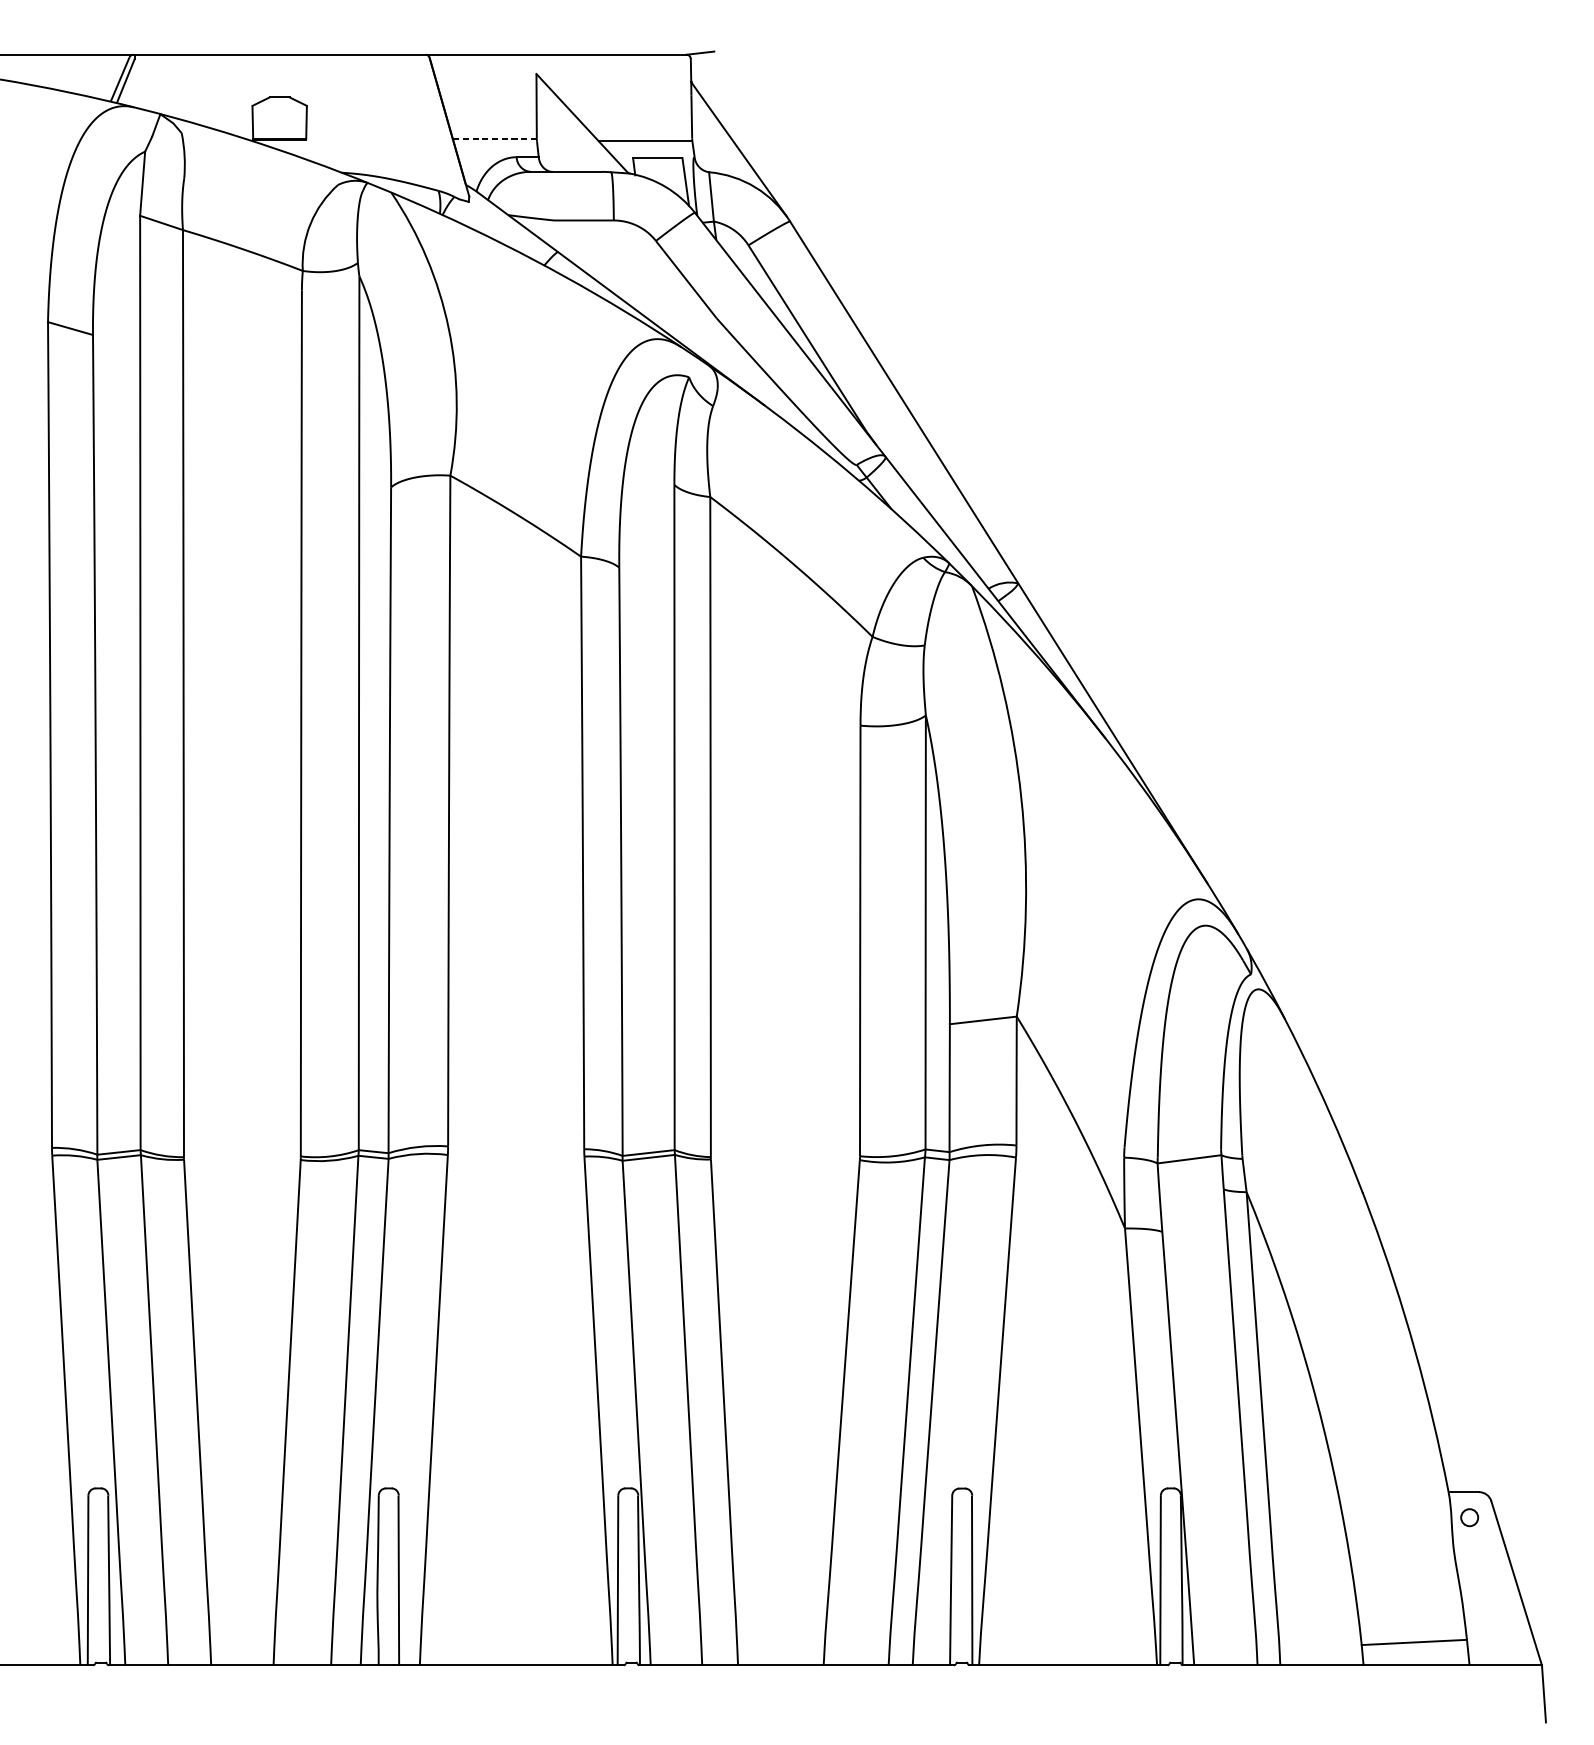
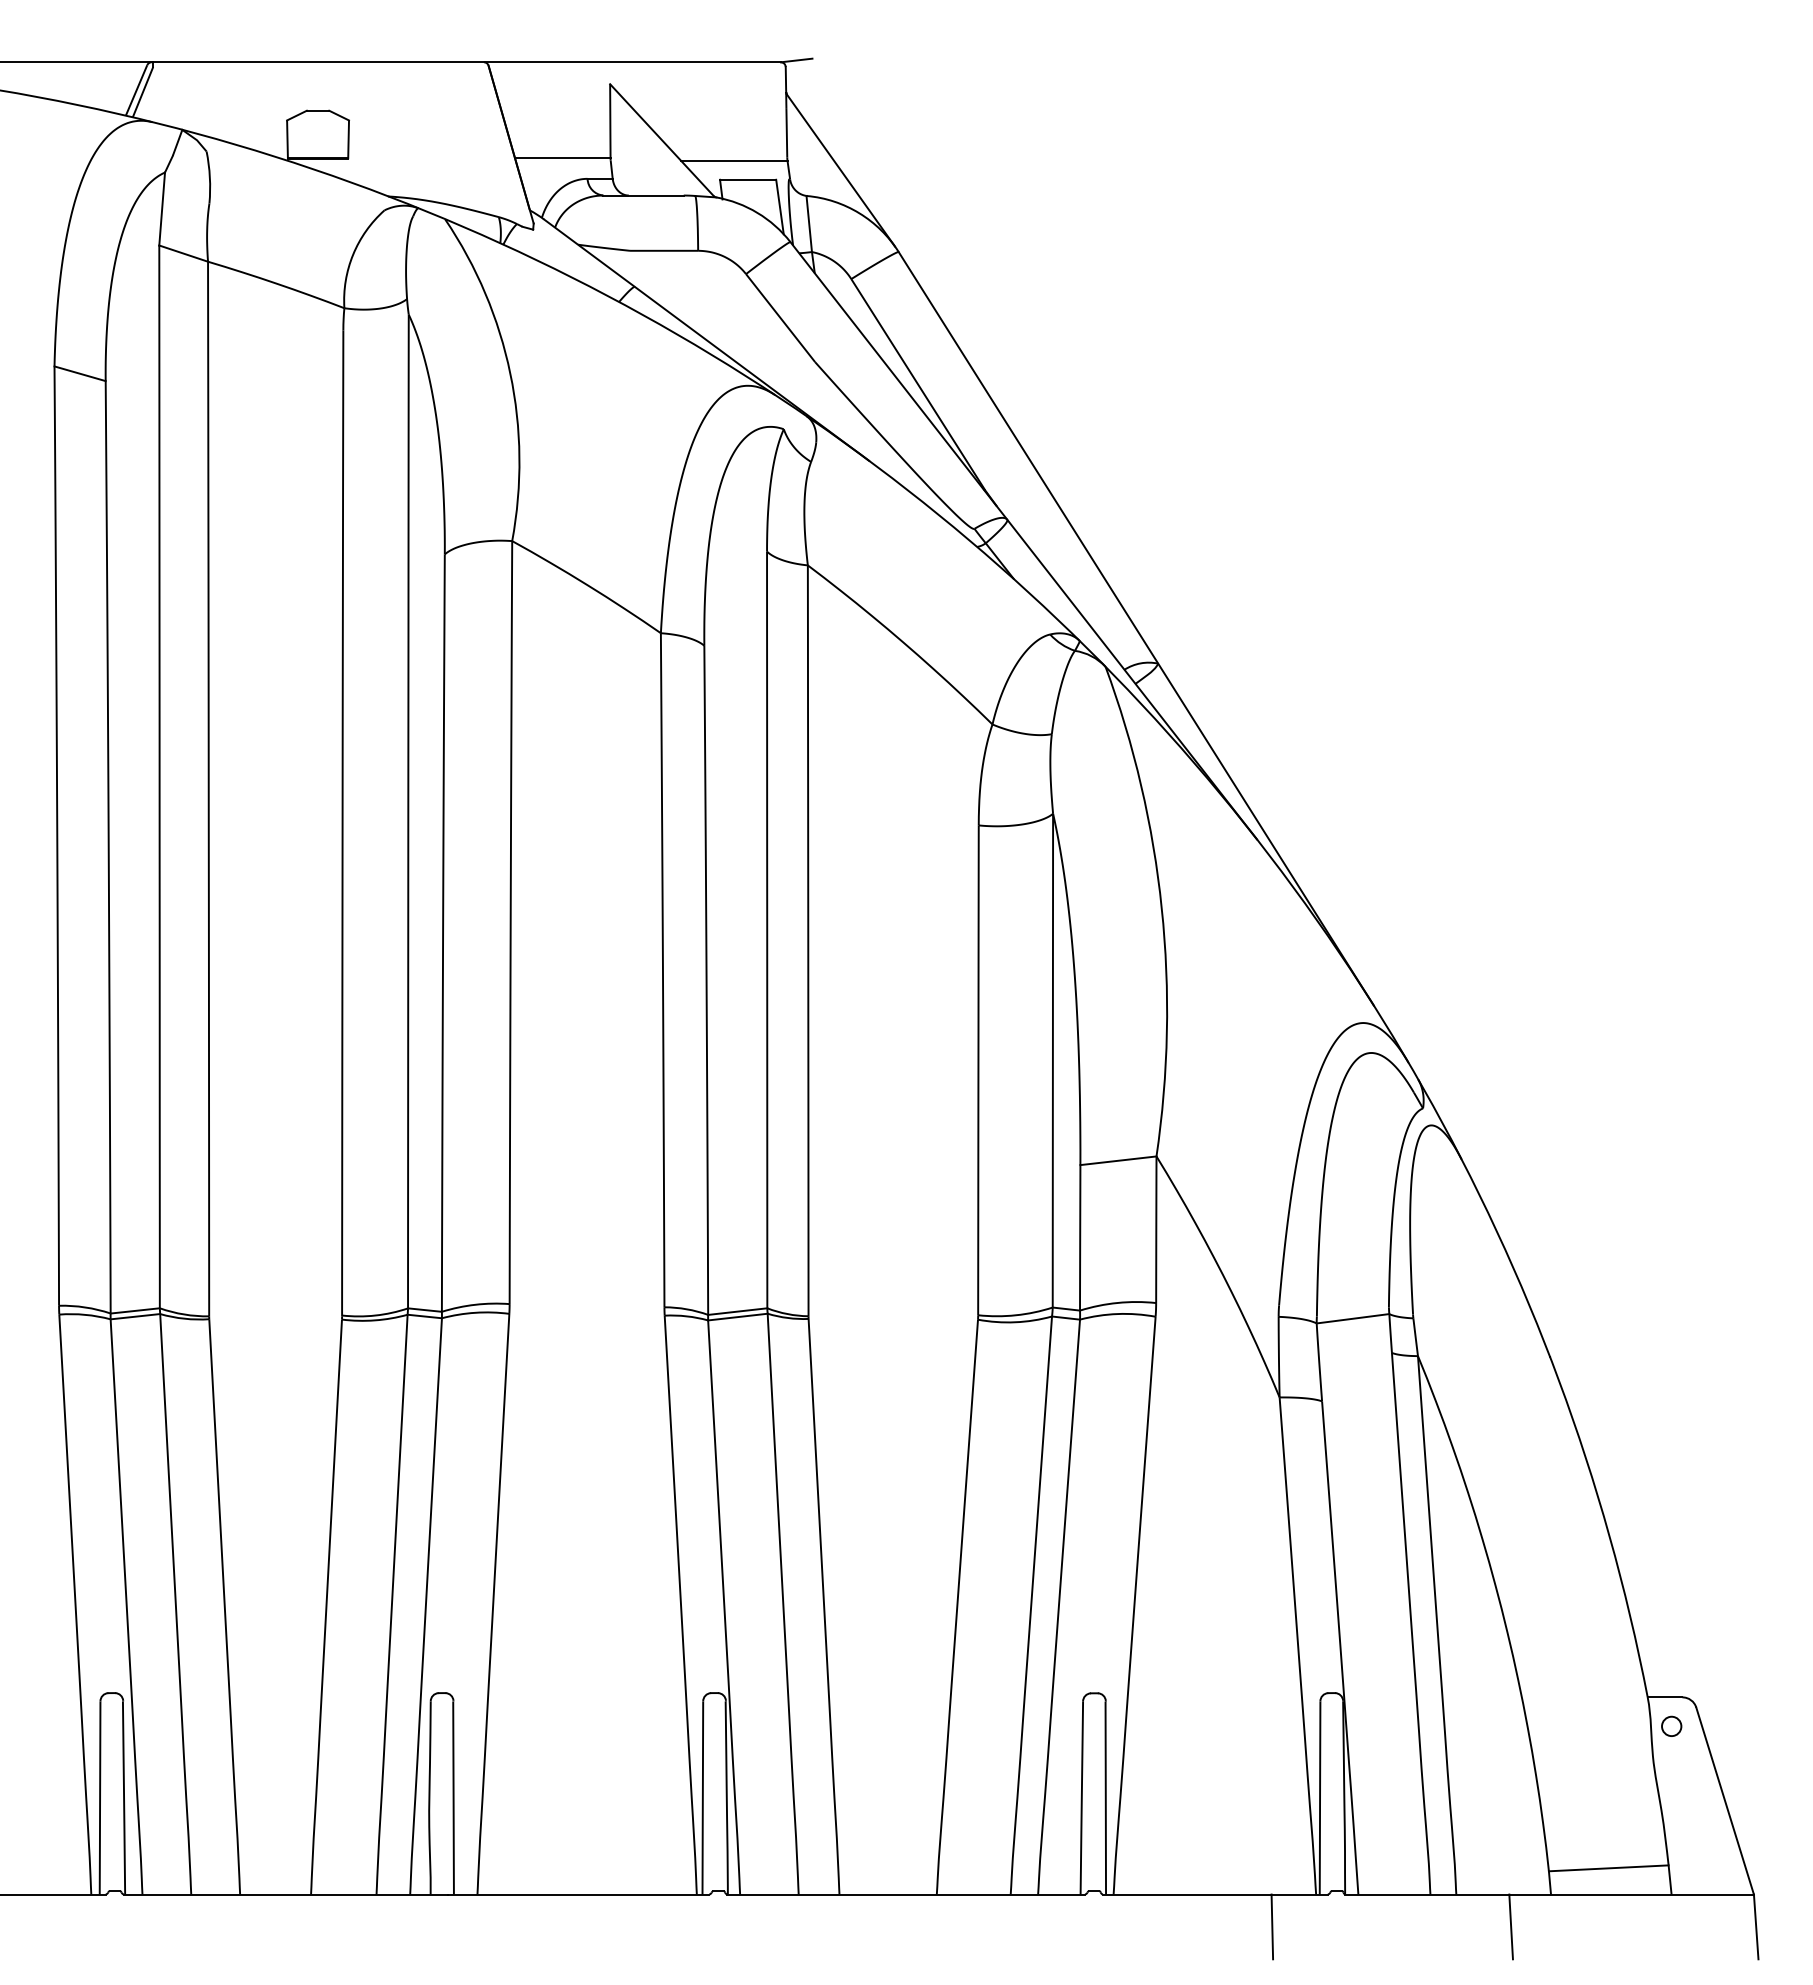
line: (494, 138) -> (562, 157), dashed -> solid
line: (1118, 1693) -> (1272, 1926), added
line: (1327, 1693) -> (1510, 1926), added

